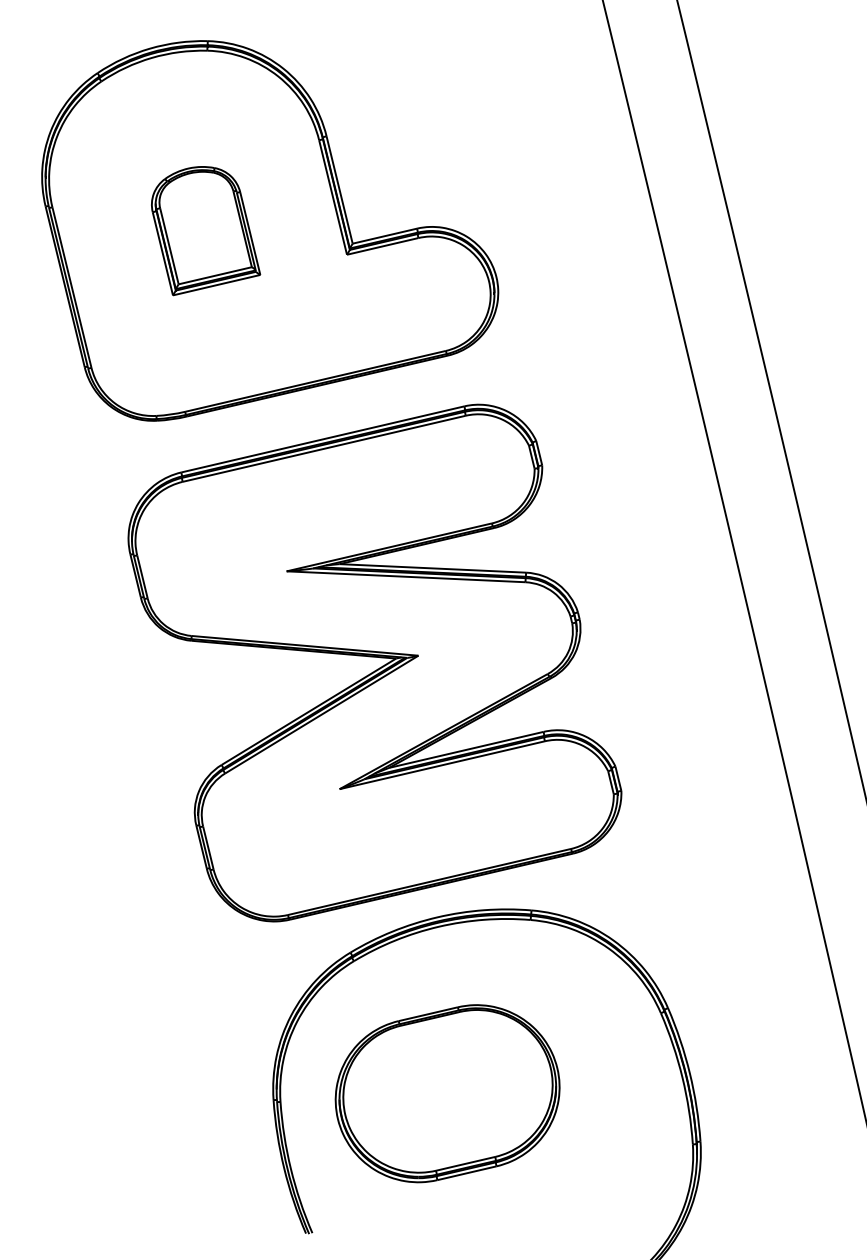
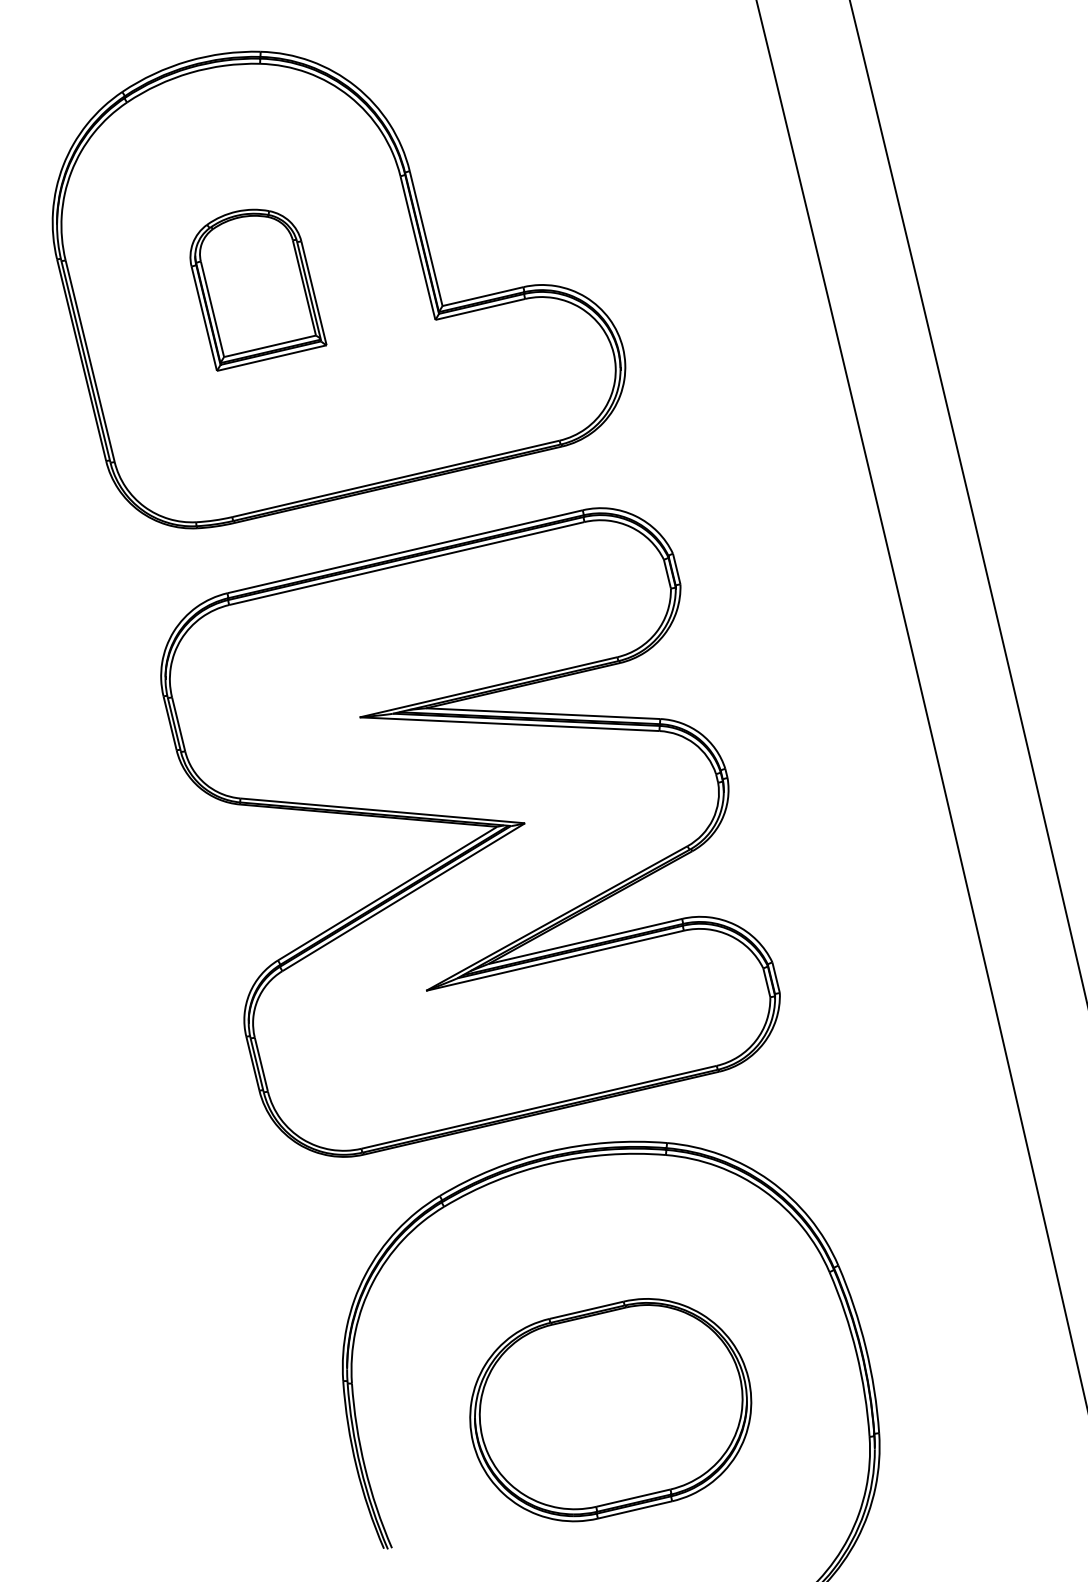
part: (447, 1094) -> (610, 1410), moved

